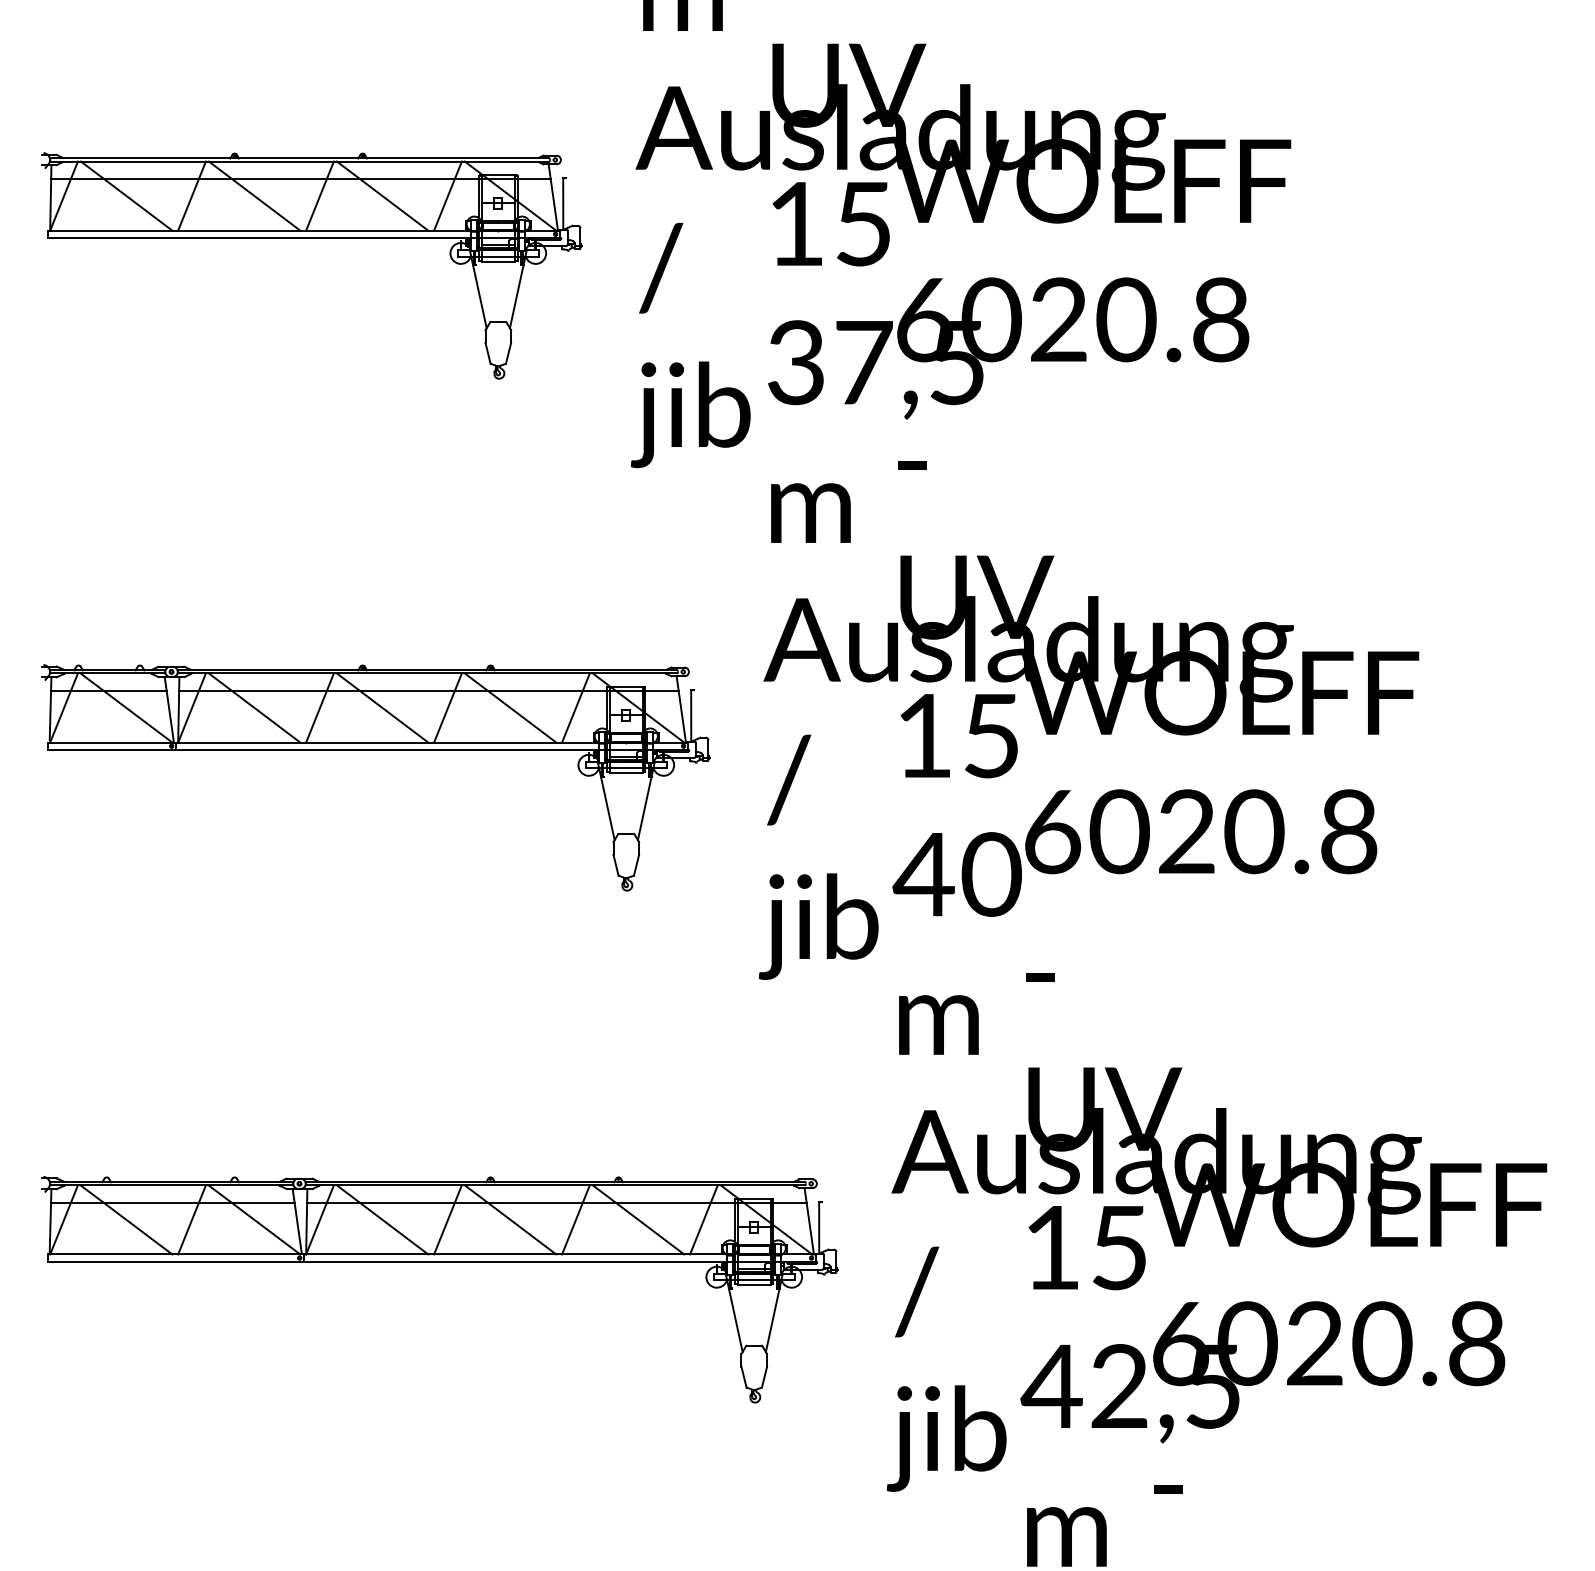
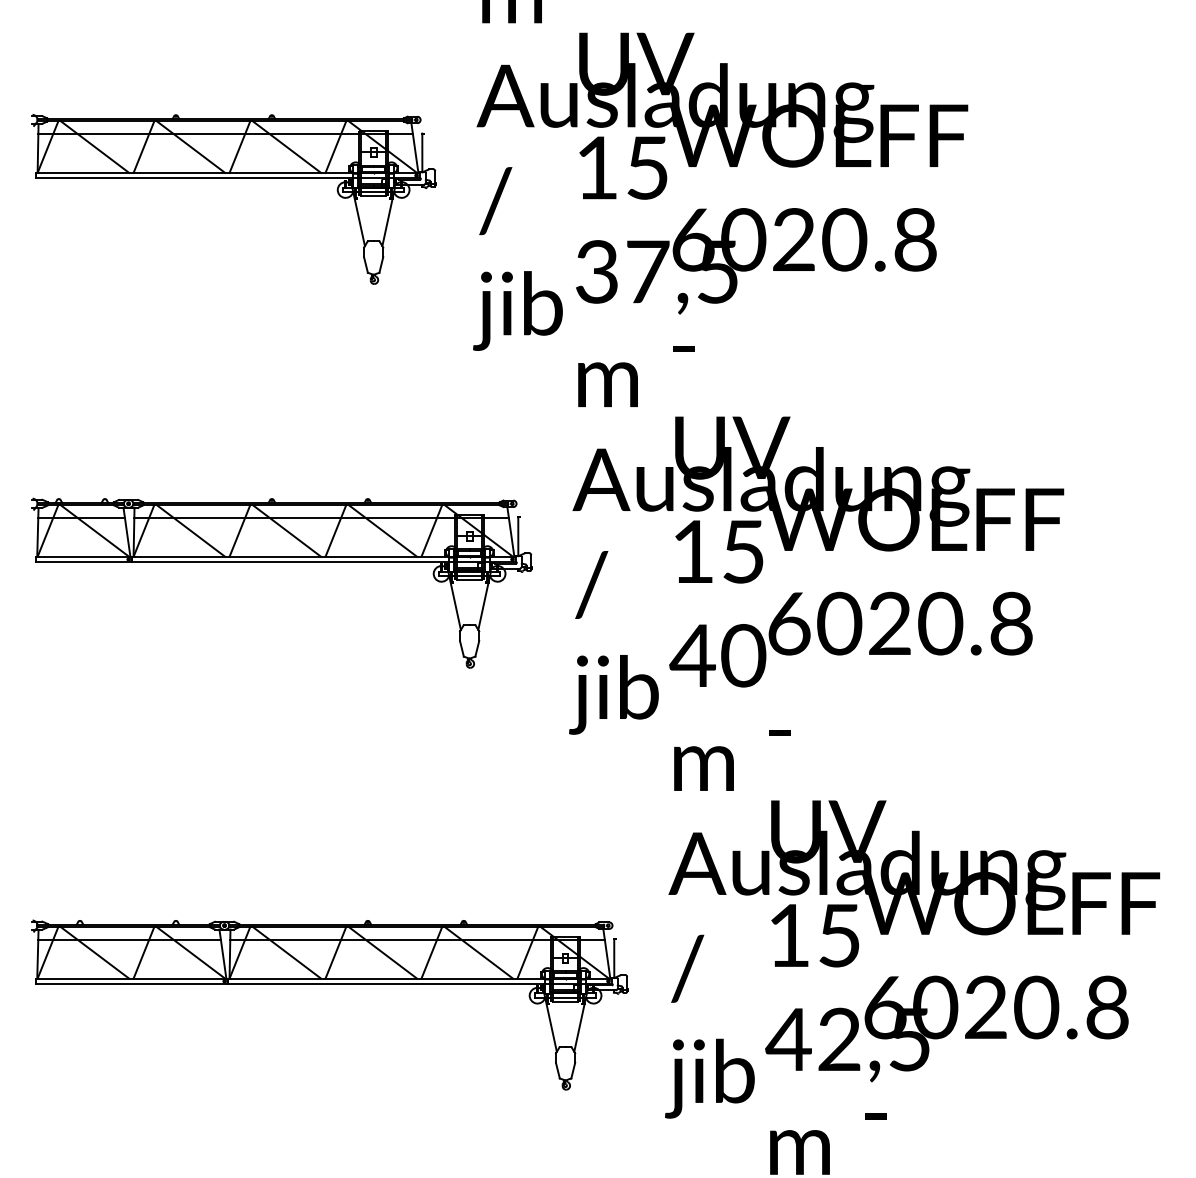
part: (439, 1262) -> (329, 984), moved

